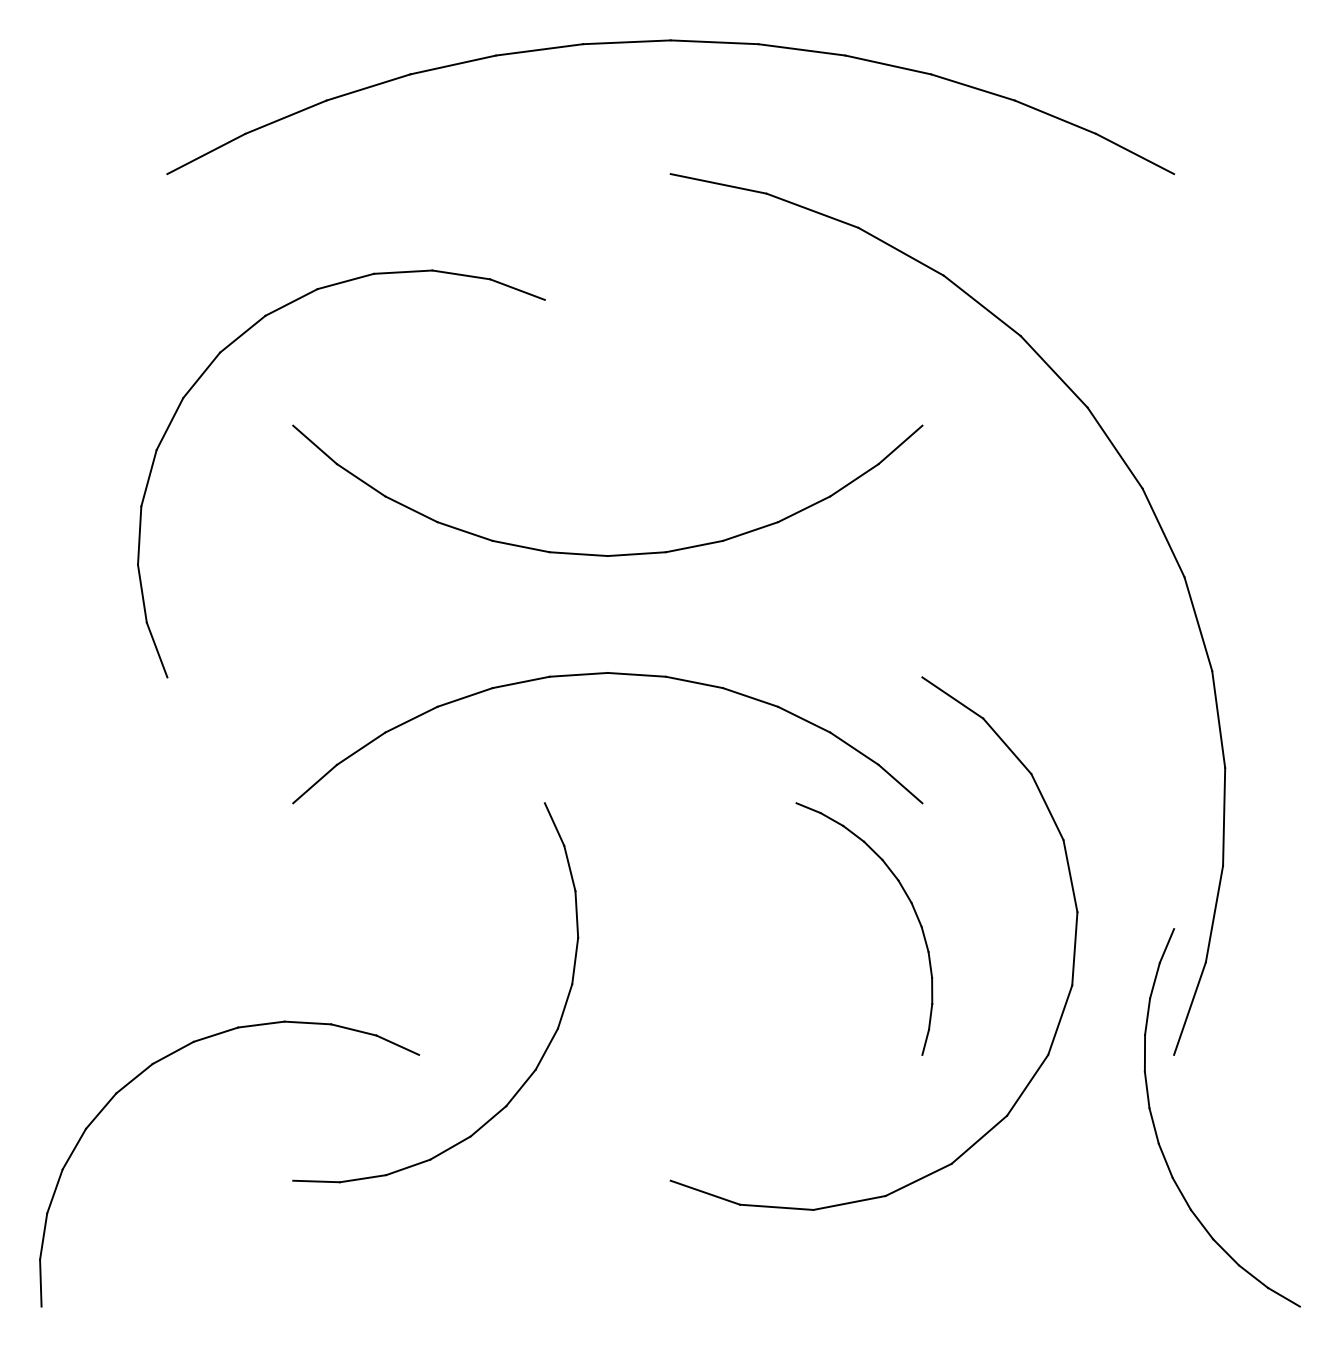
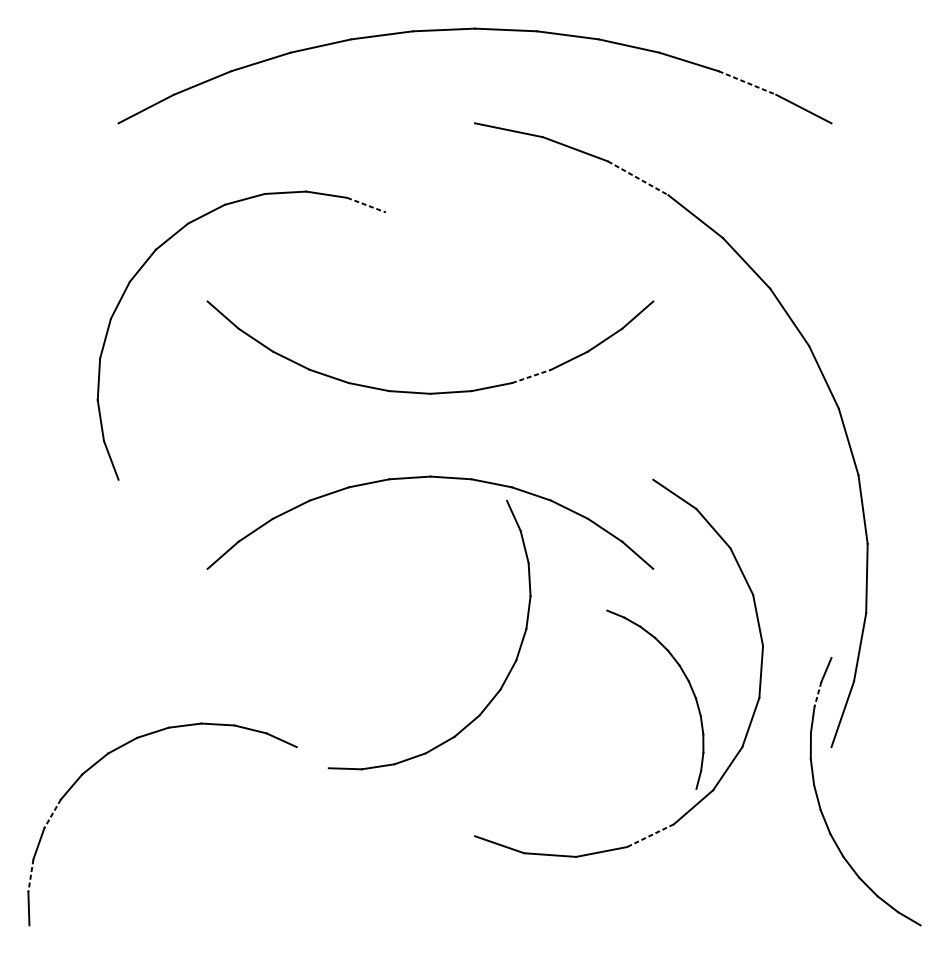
line: (1055, 117) -> (747, 83), solid -> dashed
line: (901, 251) -> (638, 178), solid -> dashed
line: (518, 289) -> (367, 205), solid -> dashed
line: (750, 531) -> (531, 376), solid -> dashed
part: (912, 908) -> (689, 685), moved
line: (1154, 981) -> (817, 695), solid -> dashed
part: (542, 1054) -> (505, 678), moved
line: (74, 1149) -> (52, 814), solid -> dashed
line: (918, 1179) -> (650, 835), solid -> dashed
line: (43, 1237) -> (30, 876), solid -> dashed

